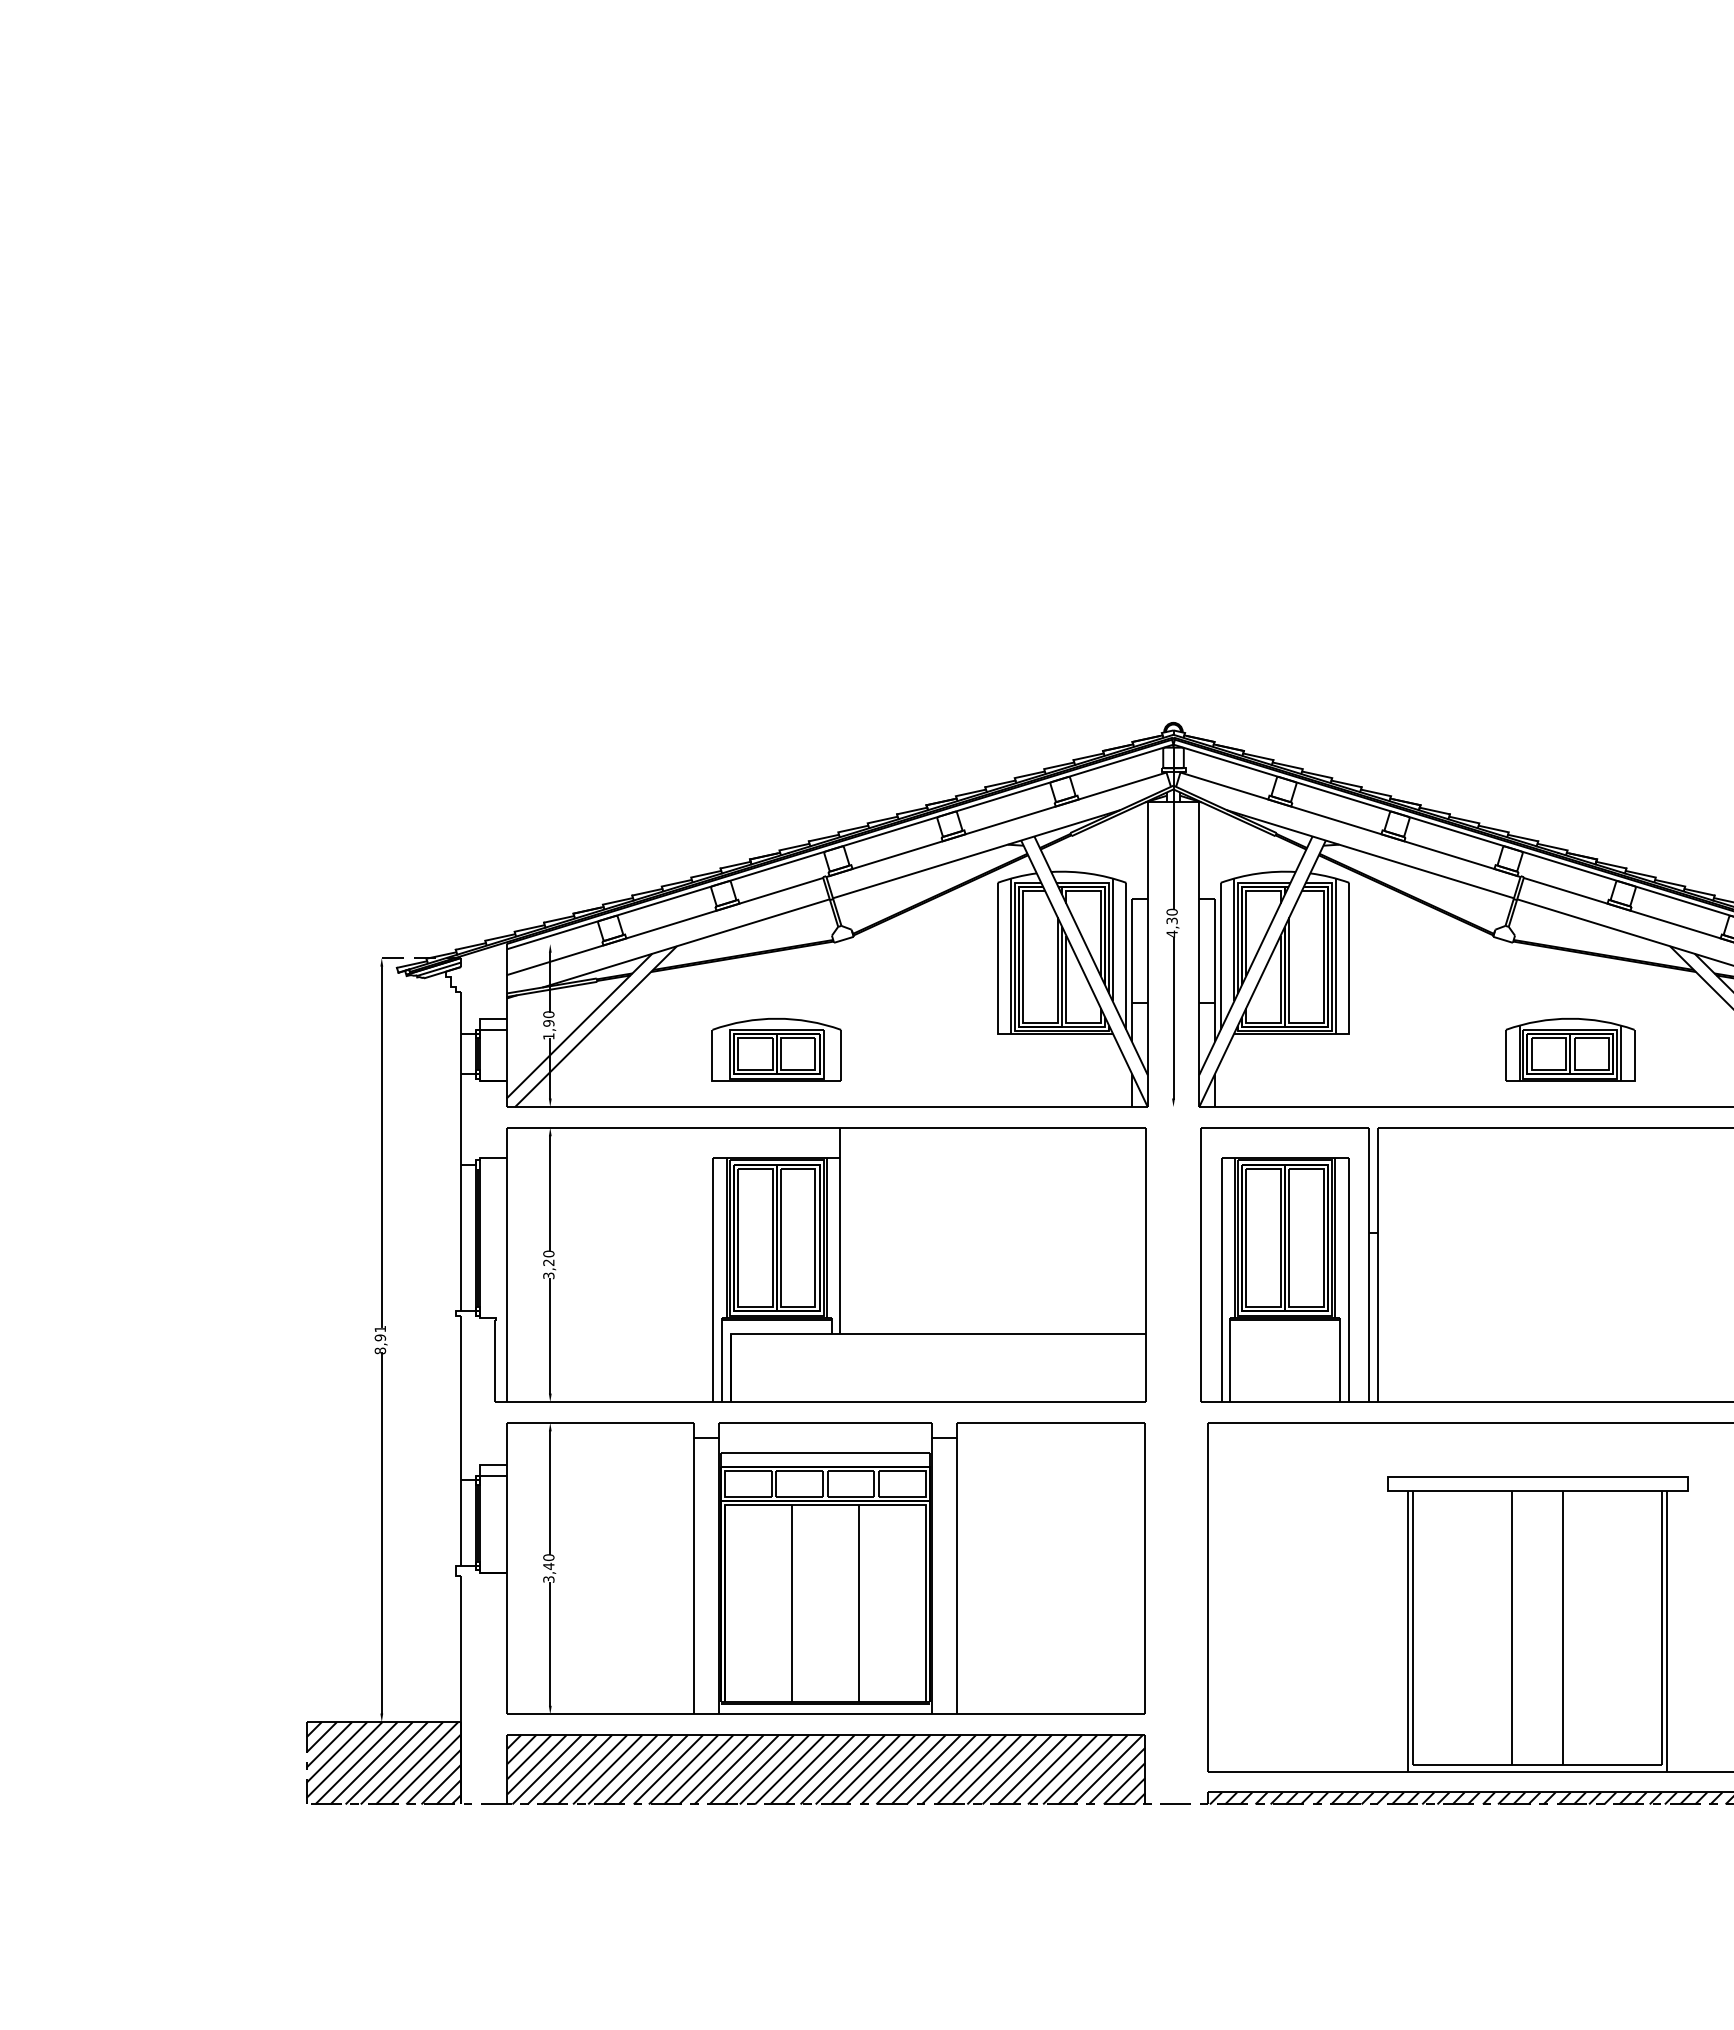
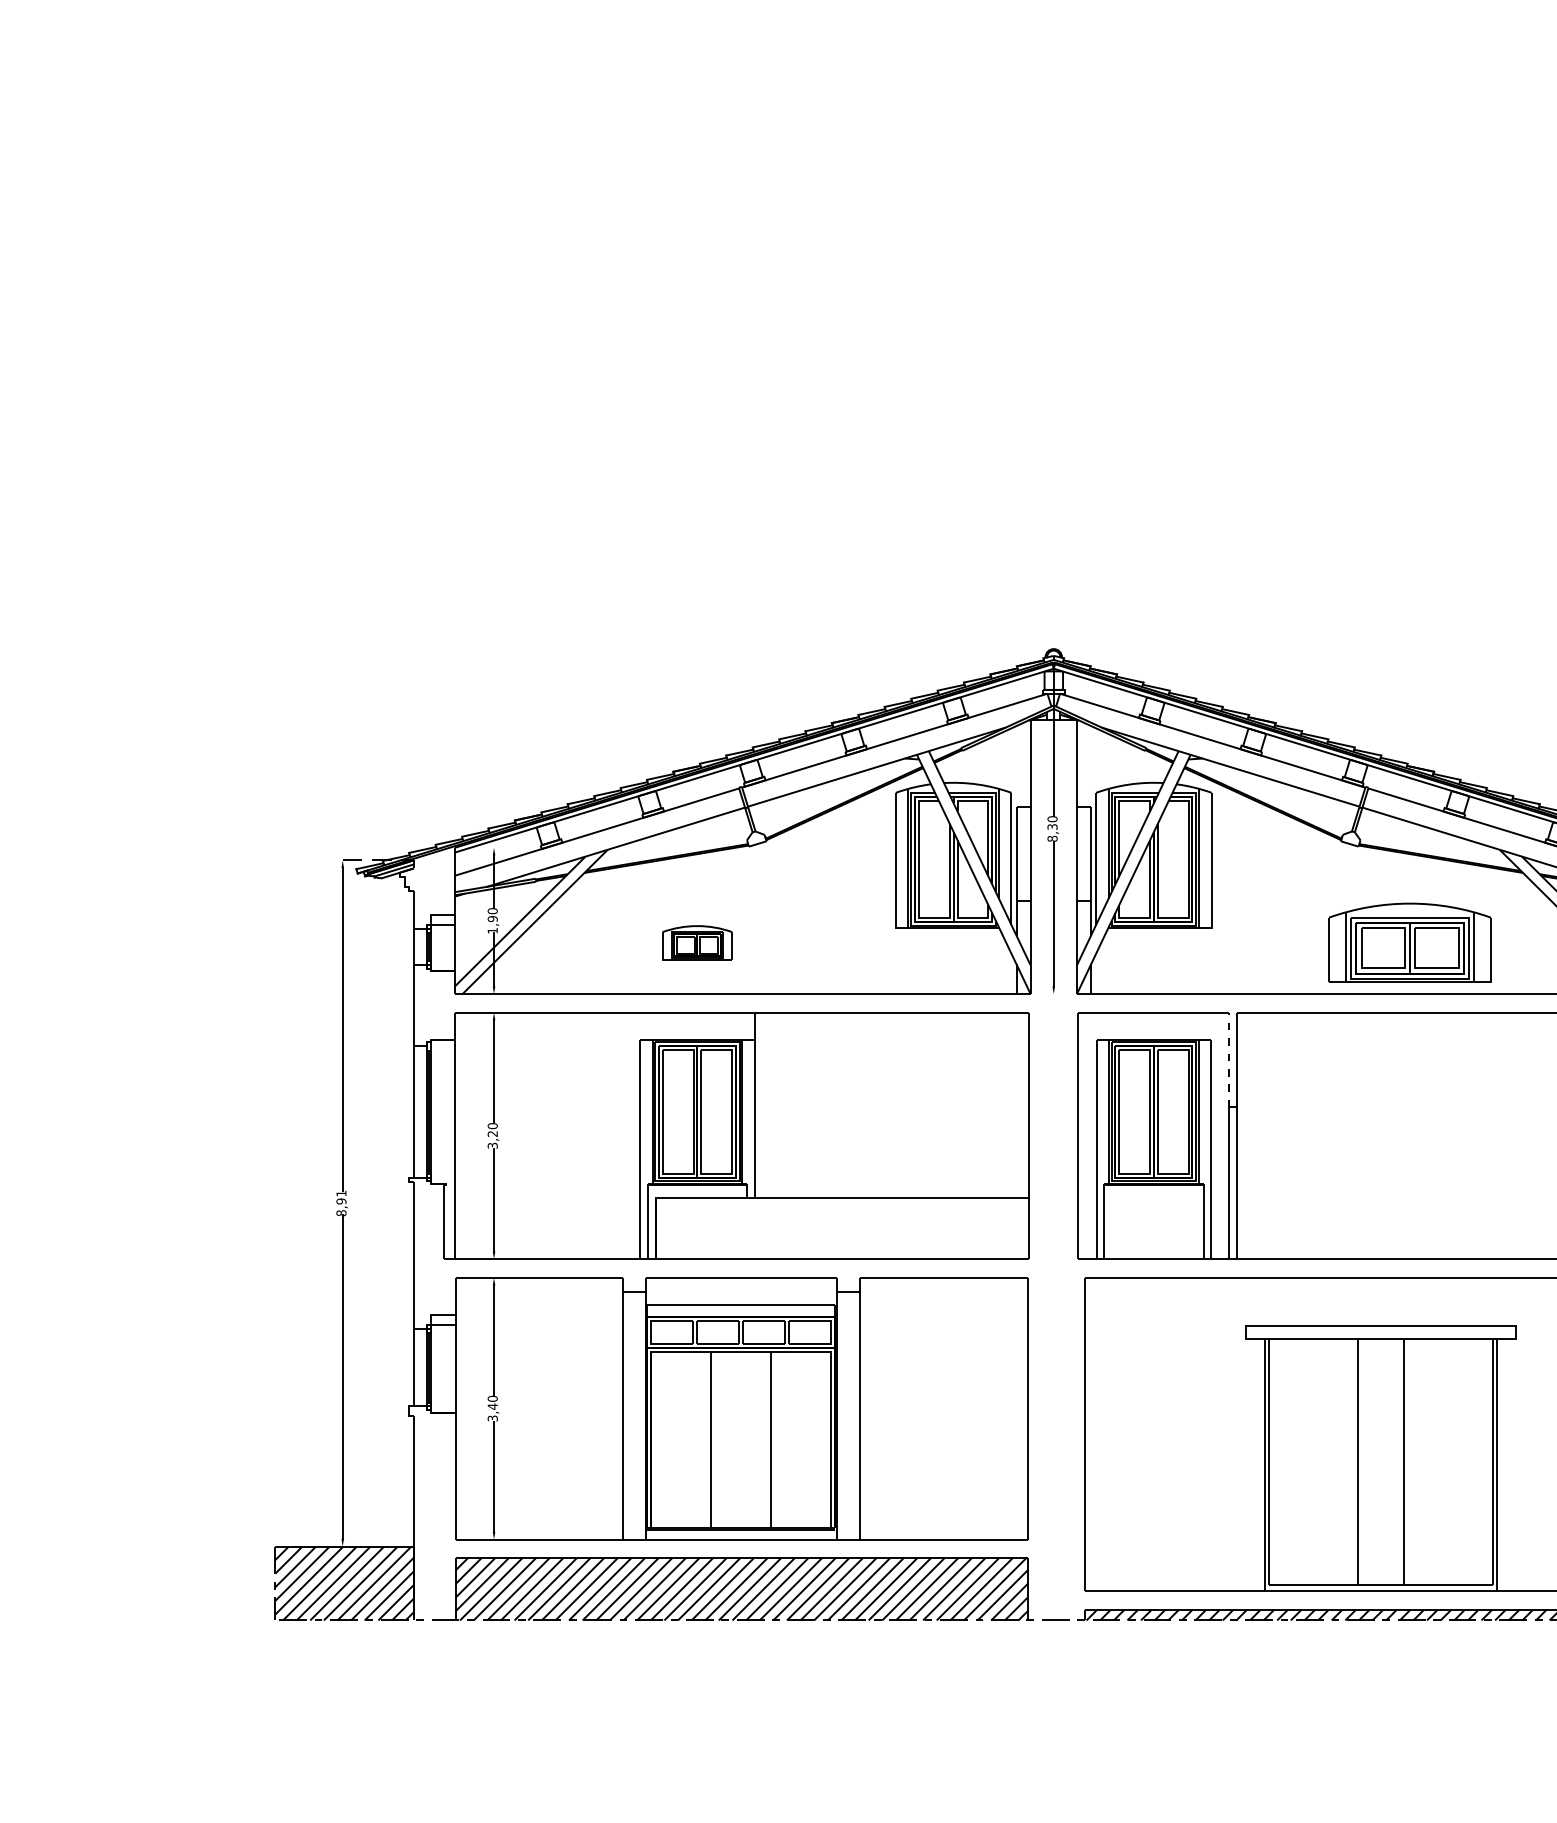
text: (1171, 933) -> (1051, 838), 4,30 -> 8,30
part: (776, 1049) -> (697, 942), size x0.6
part: (1570, 1049) -> (1410, 942), size x1.4
line: (1369, 1180) -> (1229, 1060), solid -> dashed

